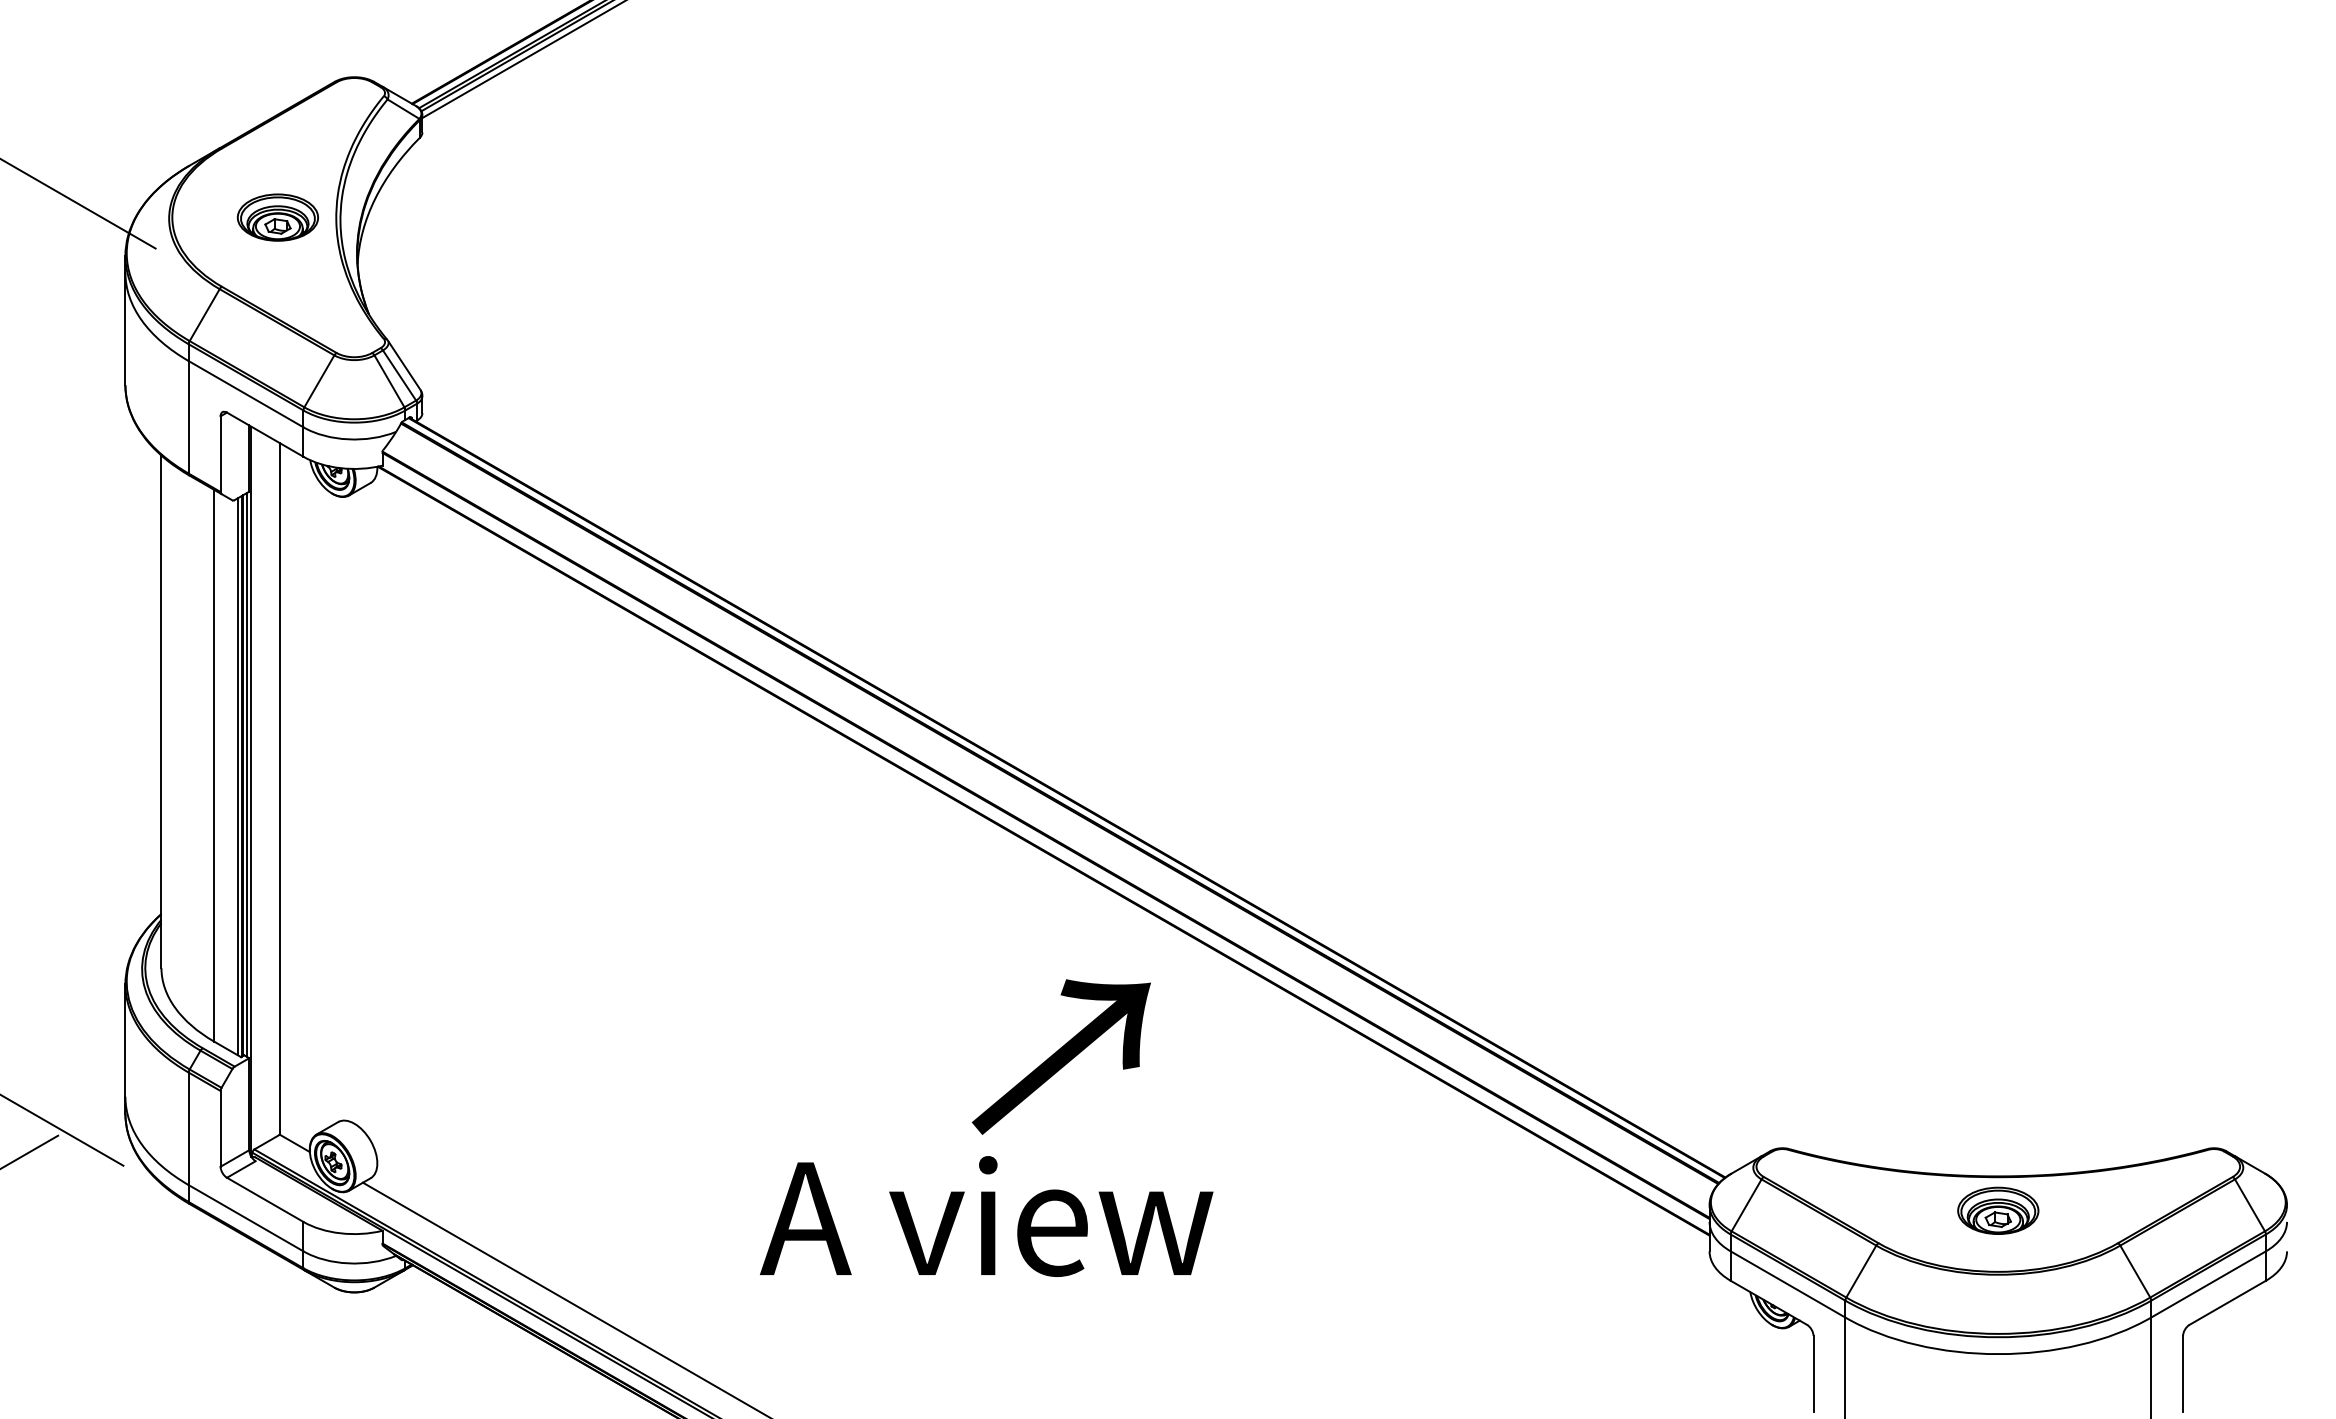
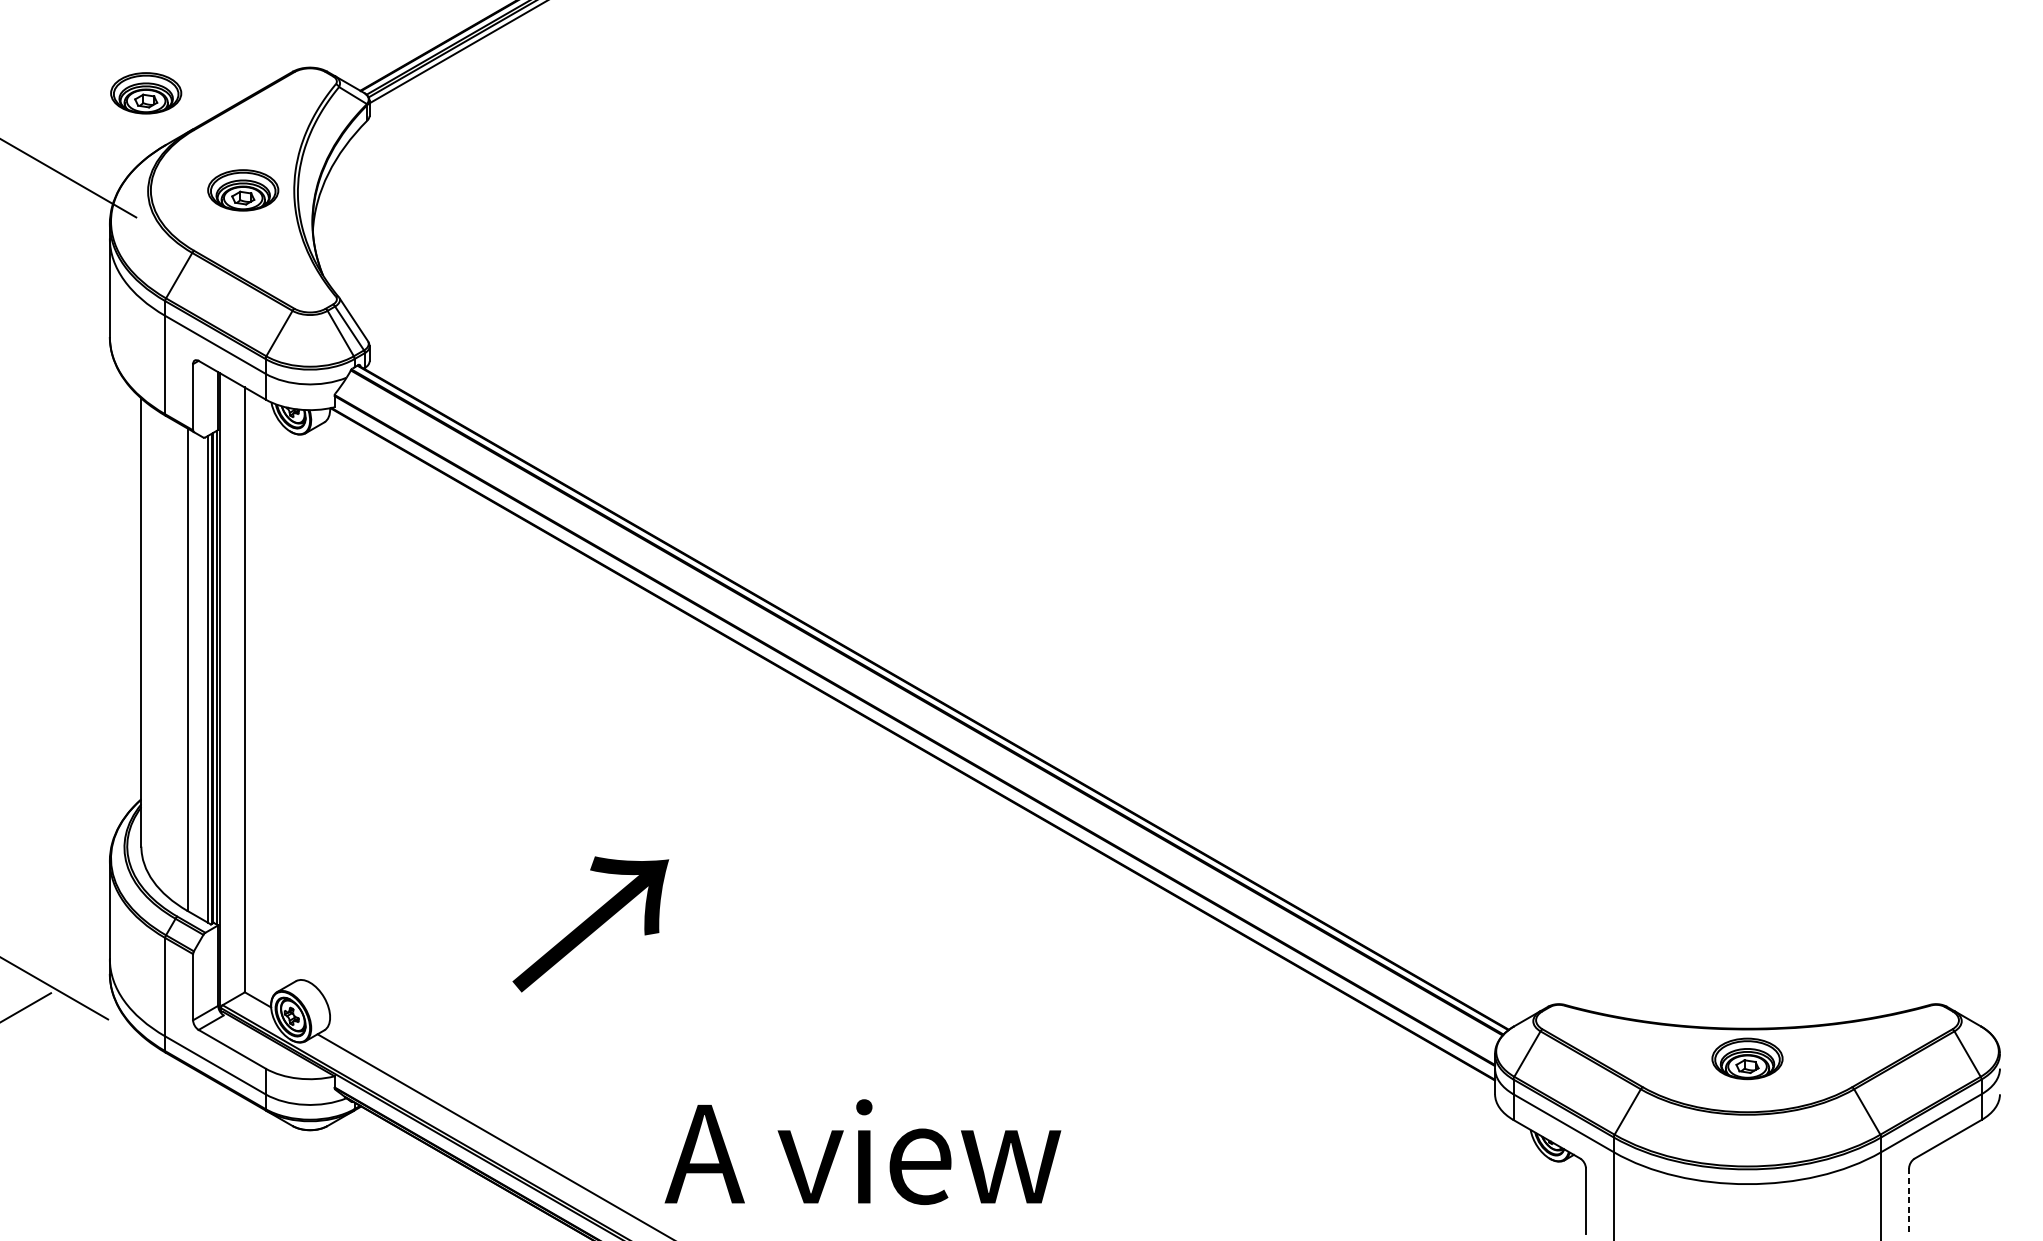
part: (166, 106) -> (145, 93), added
text: (1061, 1056) -> (590, 923), moved
text: (986, 1216) -> (862, 1152), moved
line: (2183, 1373) -> (1909, 1201), solid -> dashed

